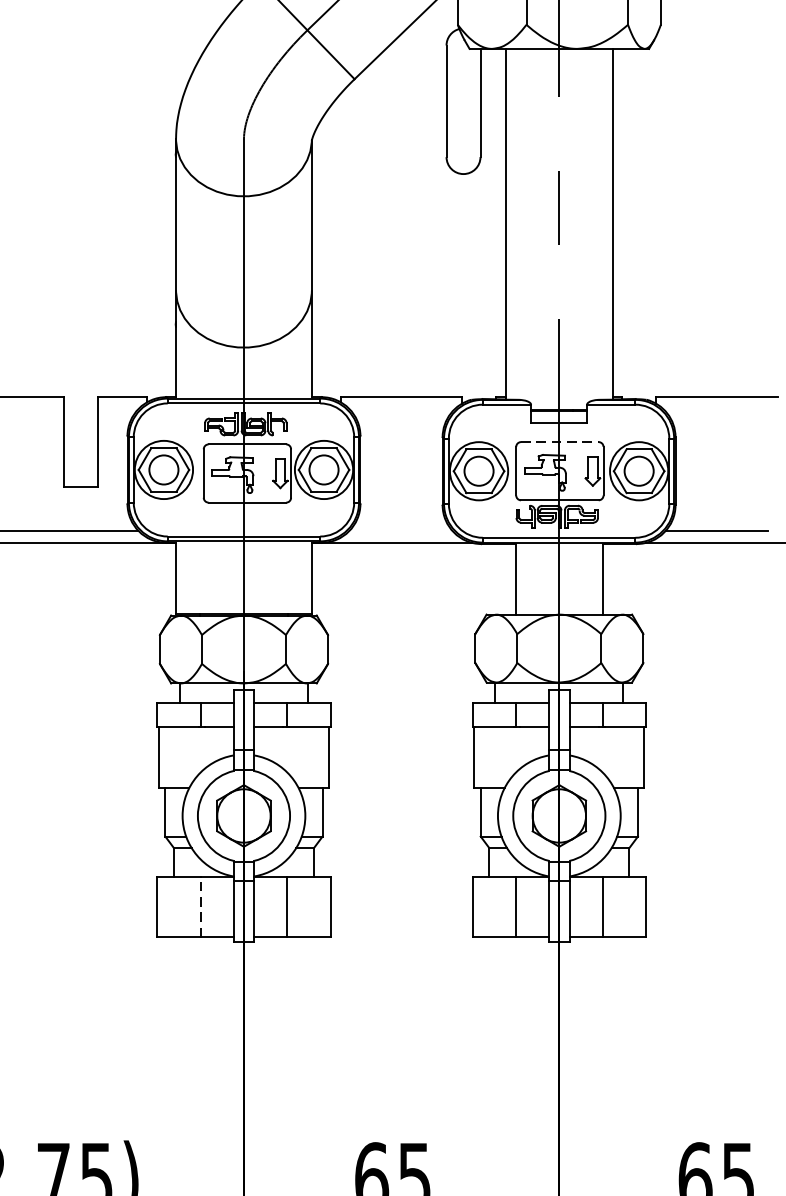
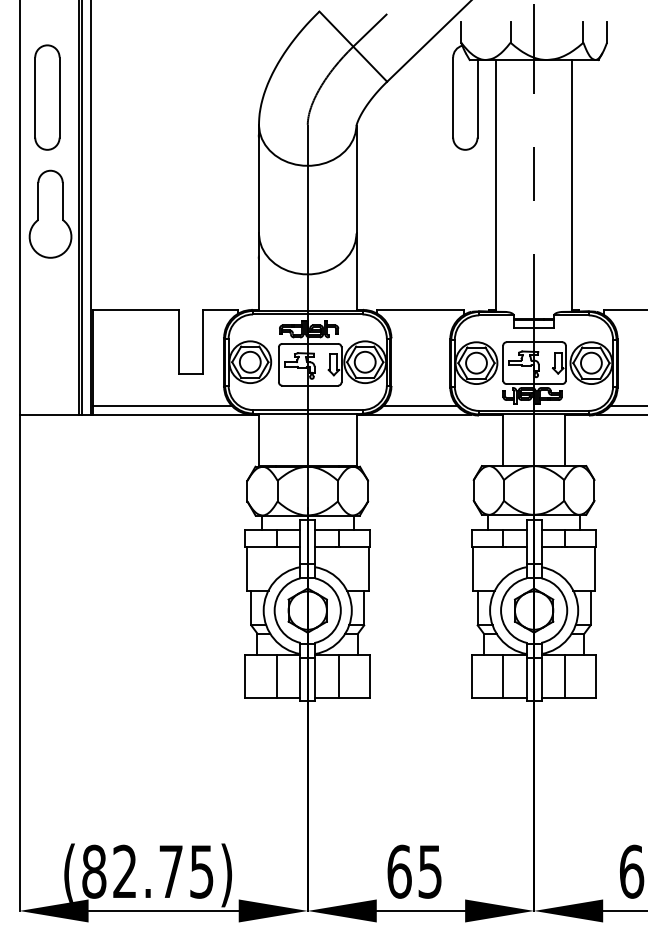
line: (559, 442) -> (534, 342), dashed -> solid
line: (401, 530) -> (420, 405), added
line: (200, 907) -> (276, 676), dashed -> solid

